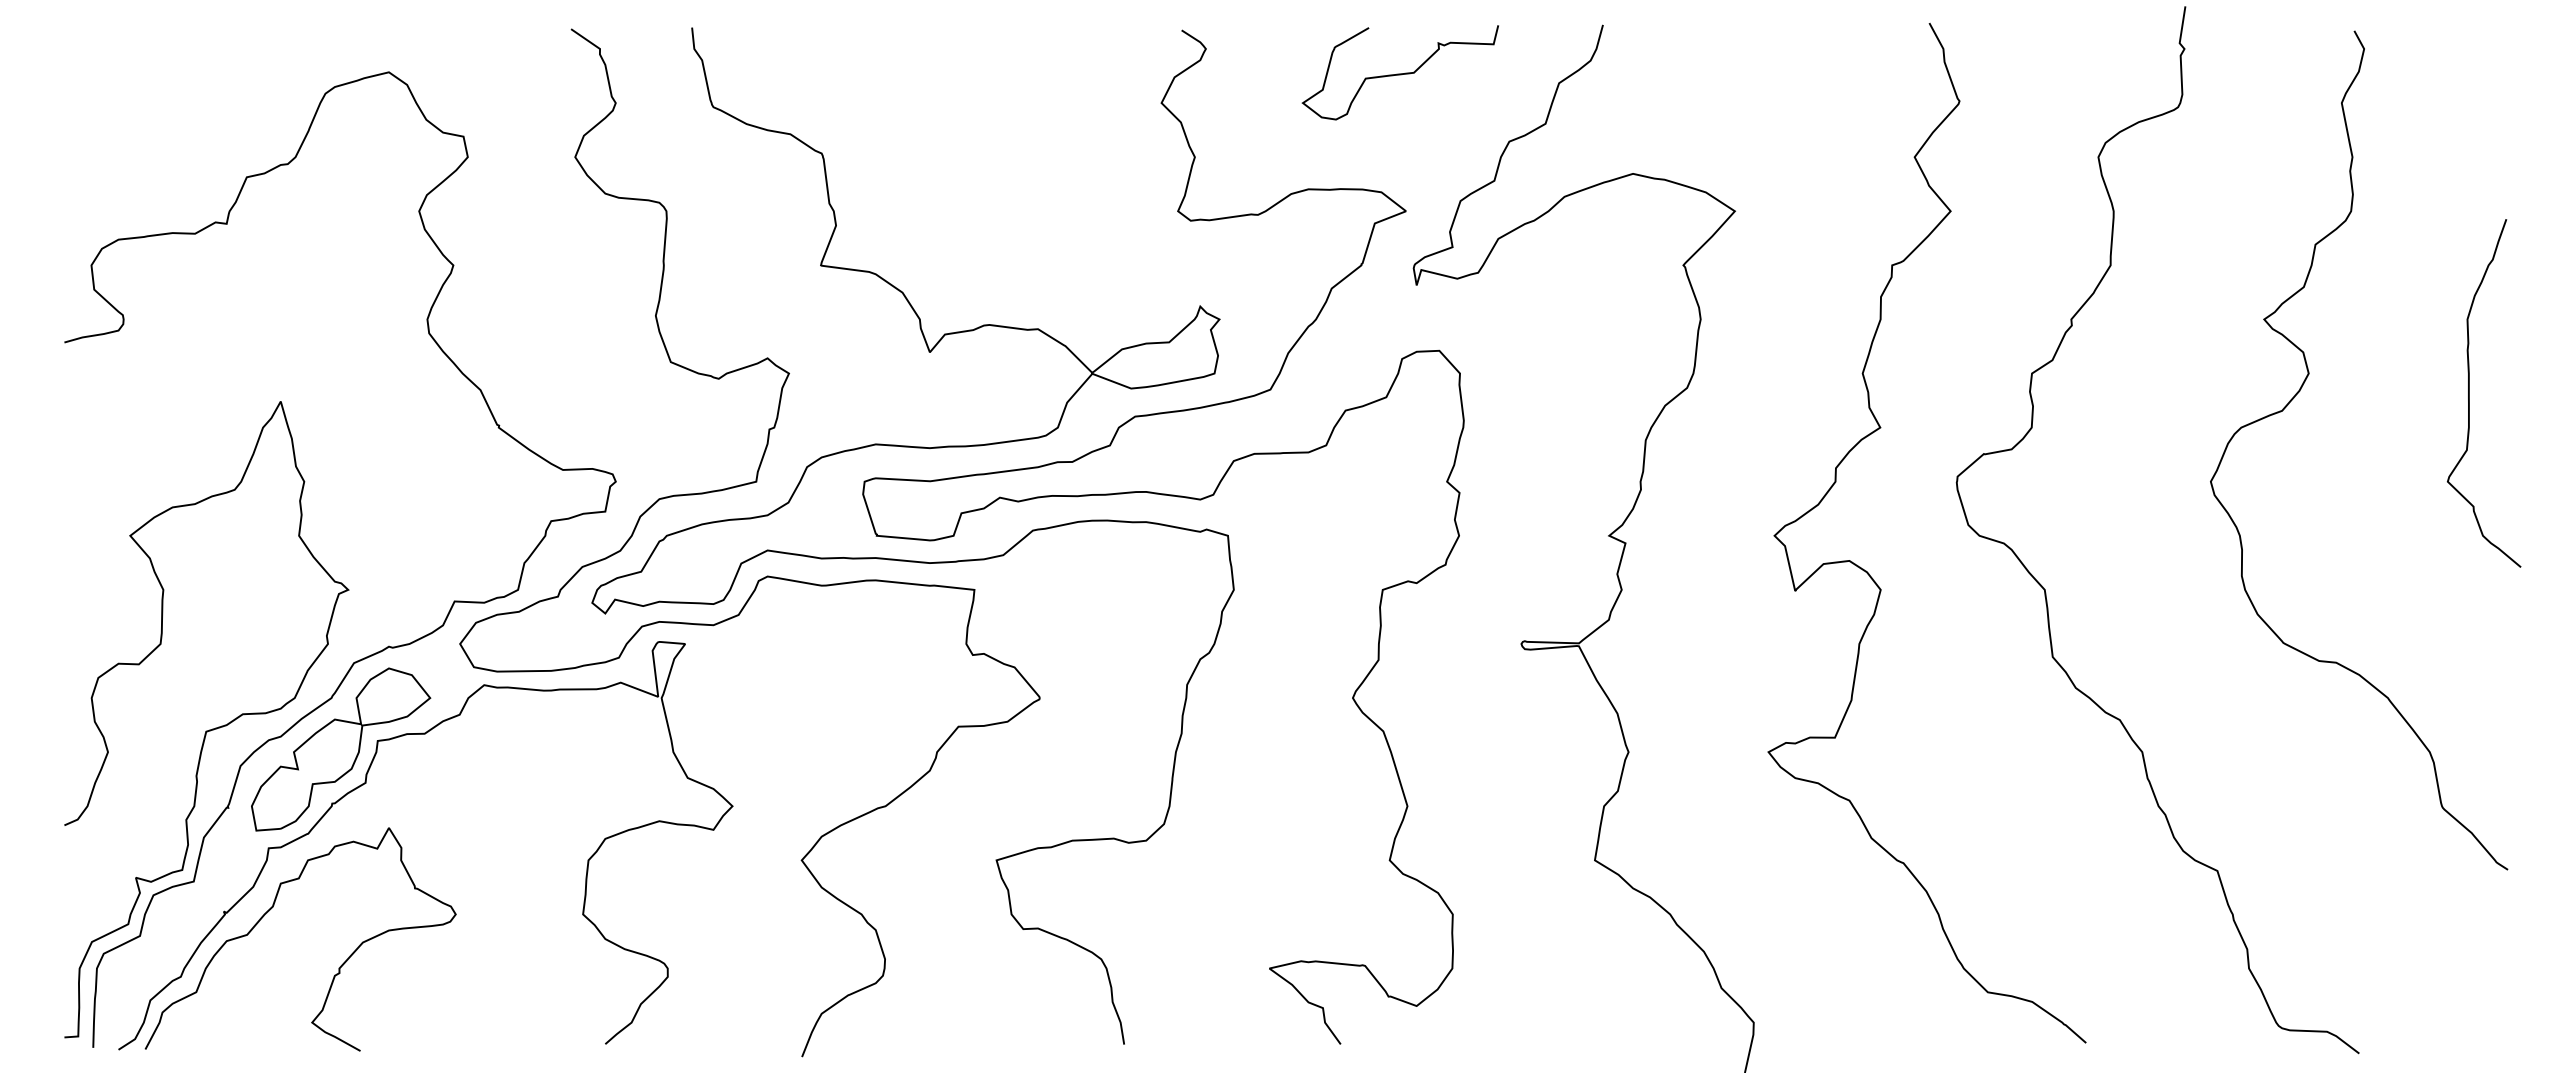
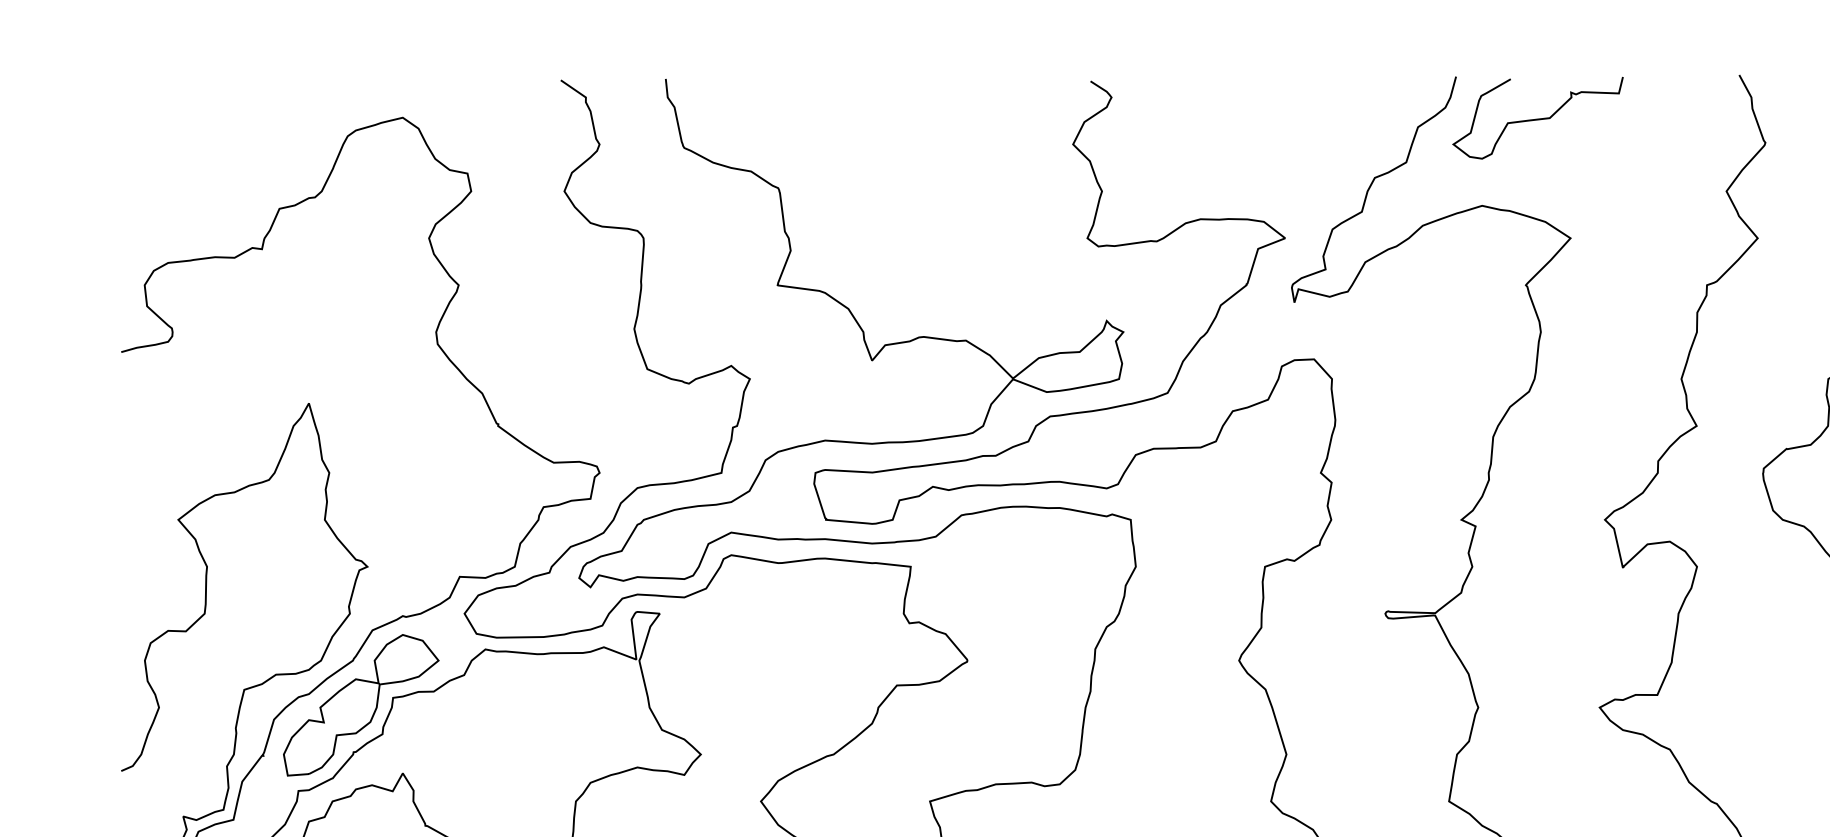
curve: (1399, 73) -> (1537, 118), moved

